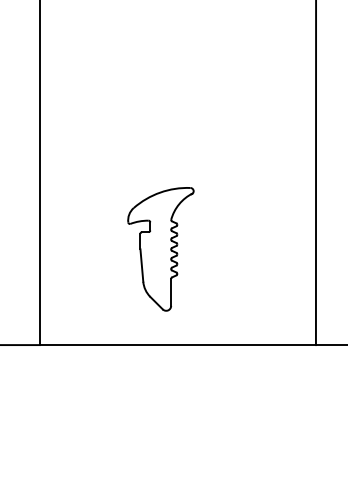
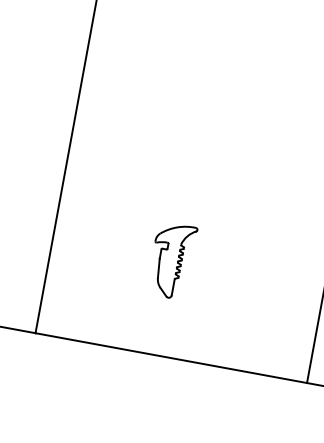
part: (160, 249) -> (171, 260), size x0.6

